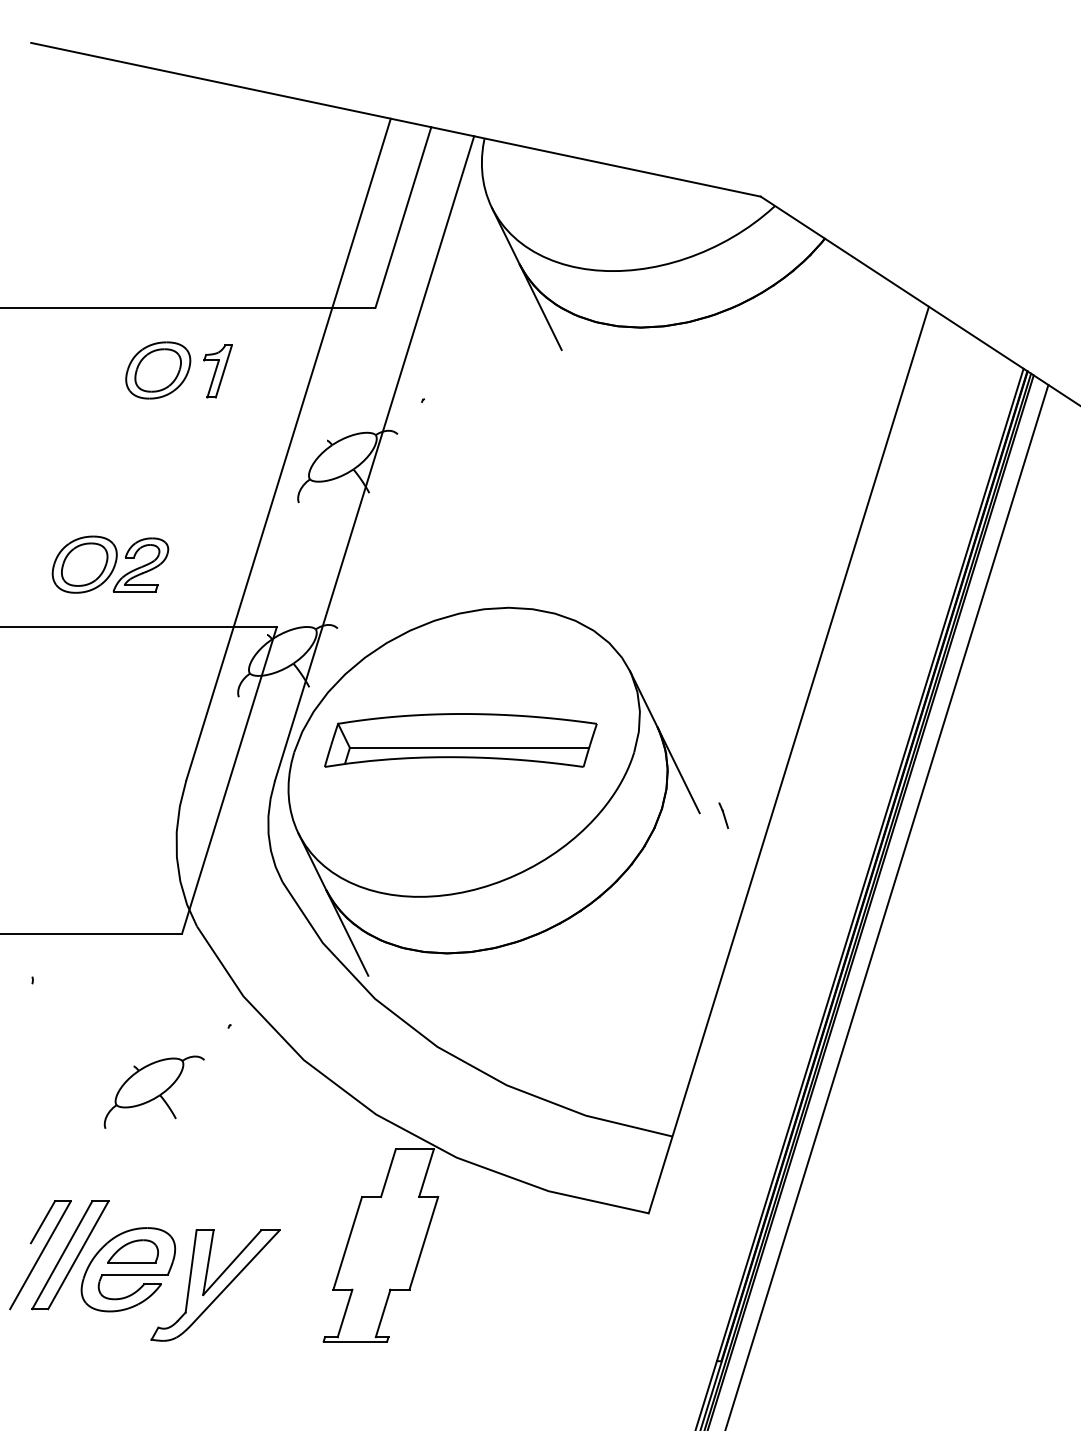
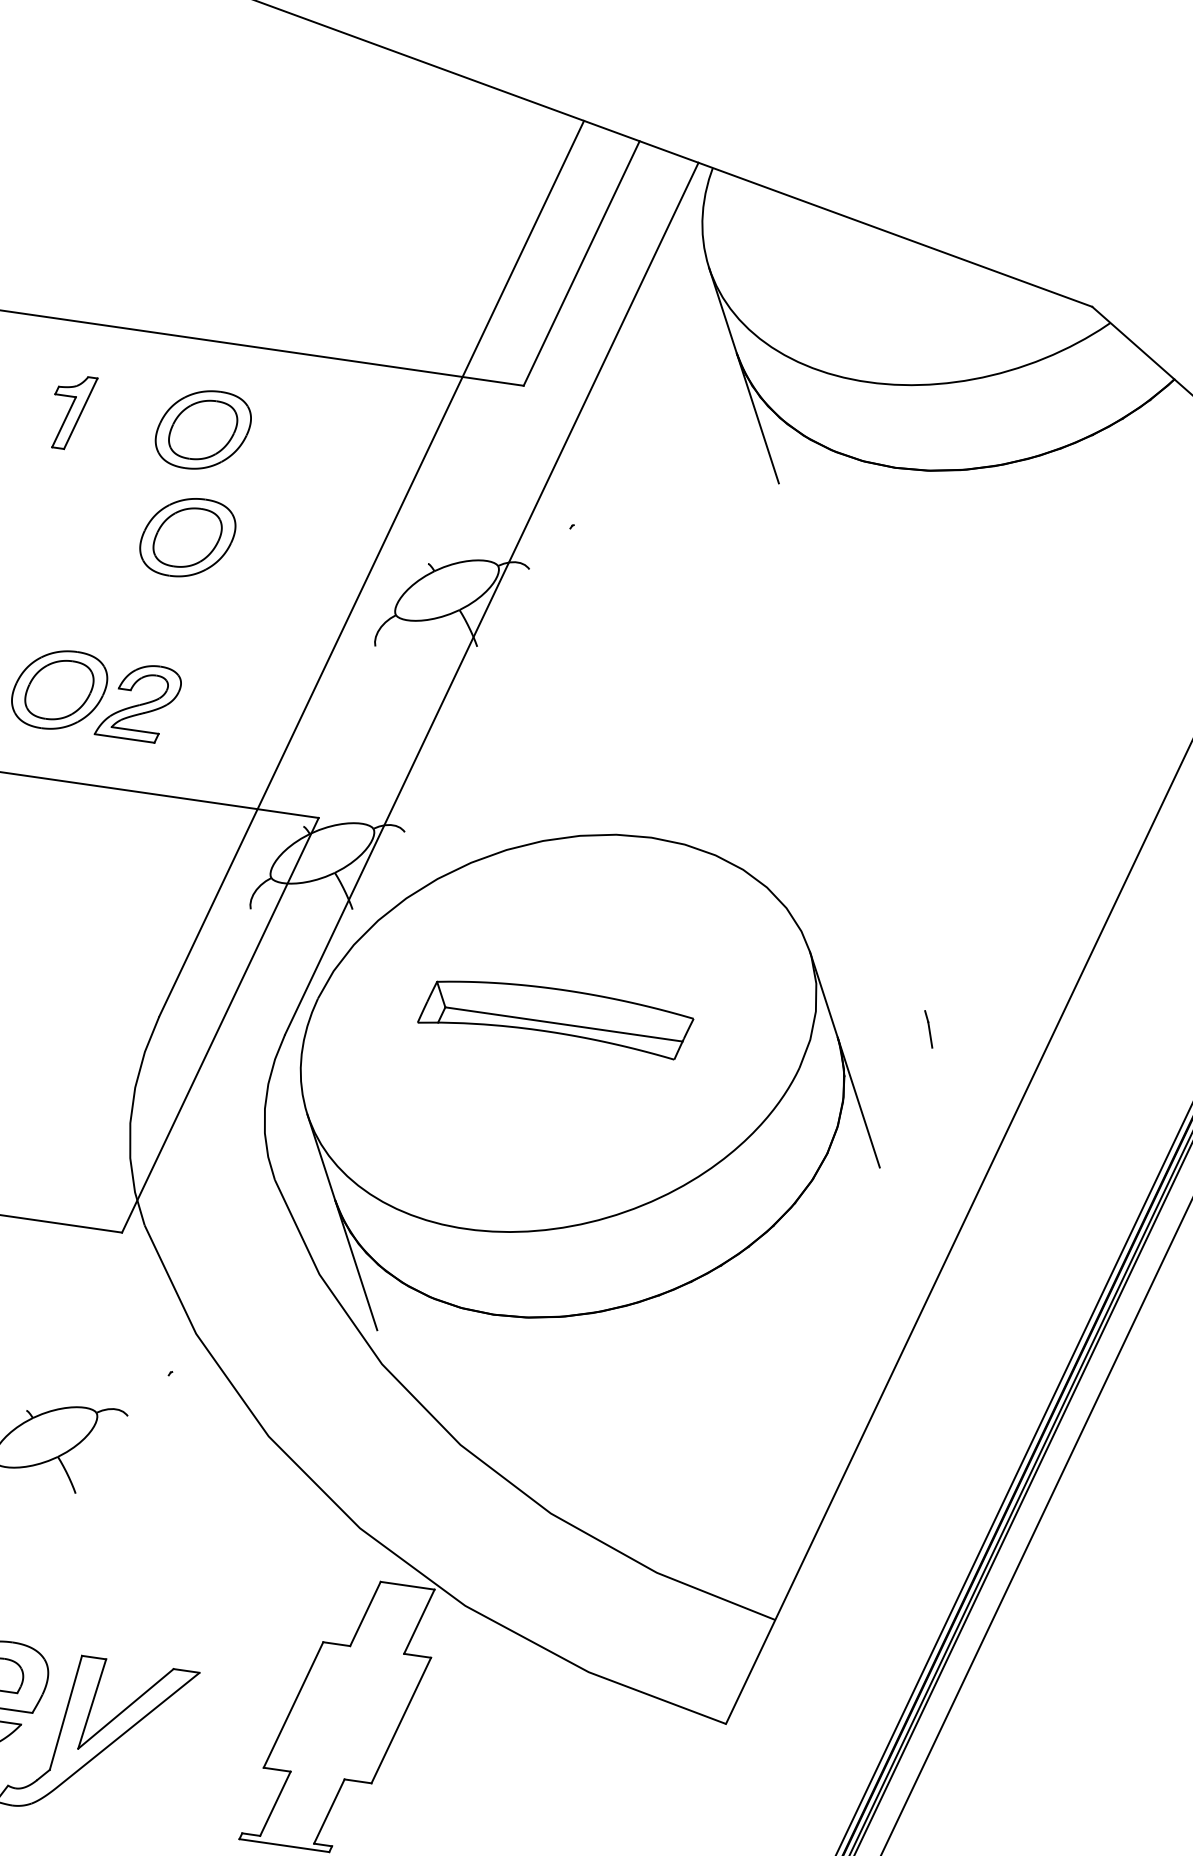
part: (217, 371) -> (71, 412), moved
part: (158, 446) -> (188, 537), added
part: (460, 740) -> (555, 1015), size x0.7
line: (723, 815) -> (928, 1029), moved

